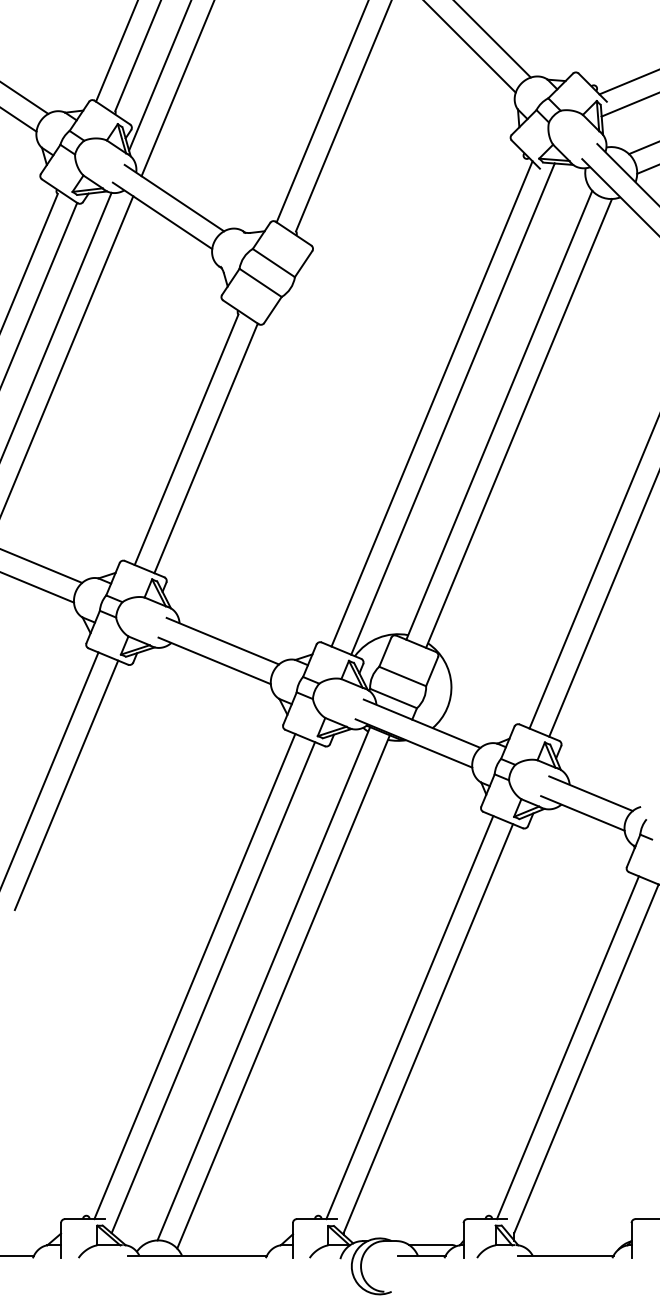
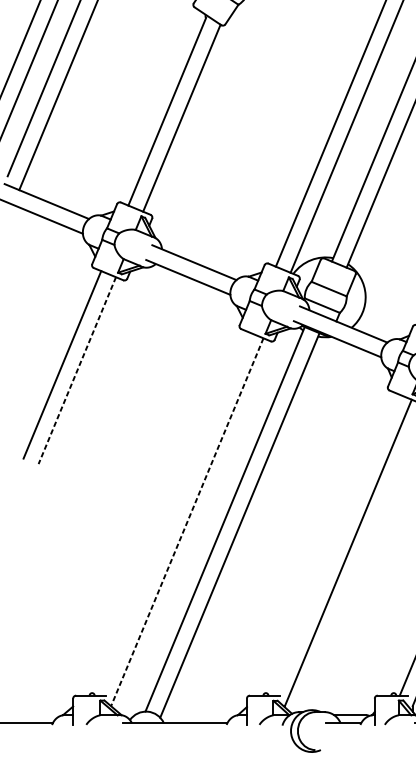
line: (66, 785) -> (77, 370), solid -> dashed
line: (194, 976) -> (173, 513), removed
line: (213, 987) -> (187, 522), solid -> dashed
line: (409, 1017) -> (334, 544), removed

